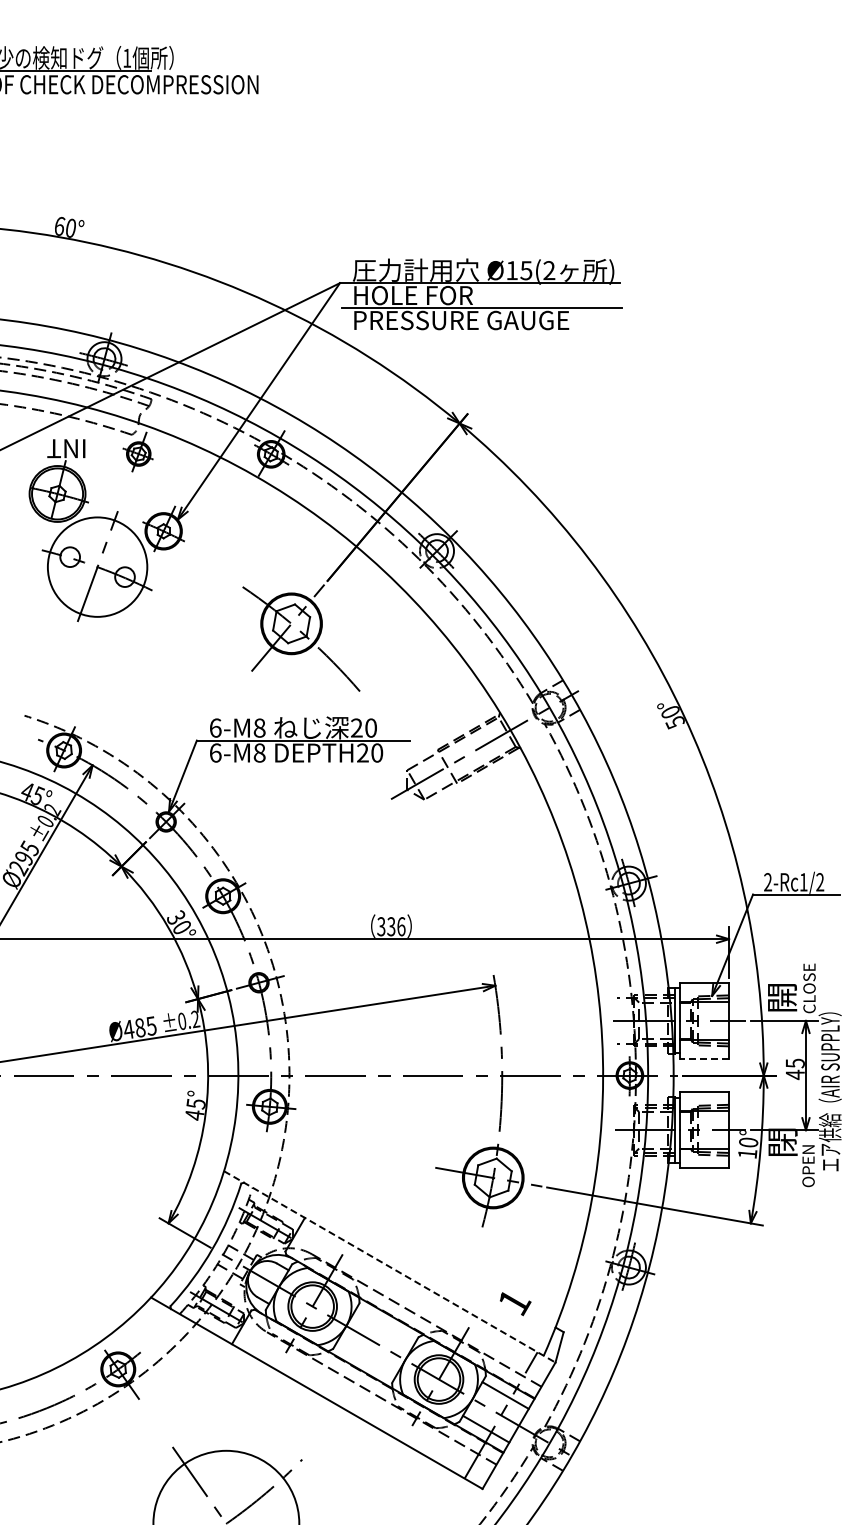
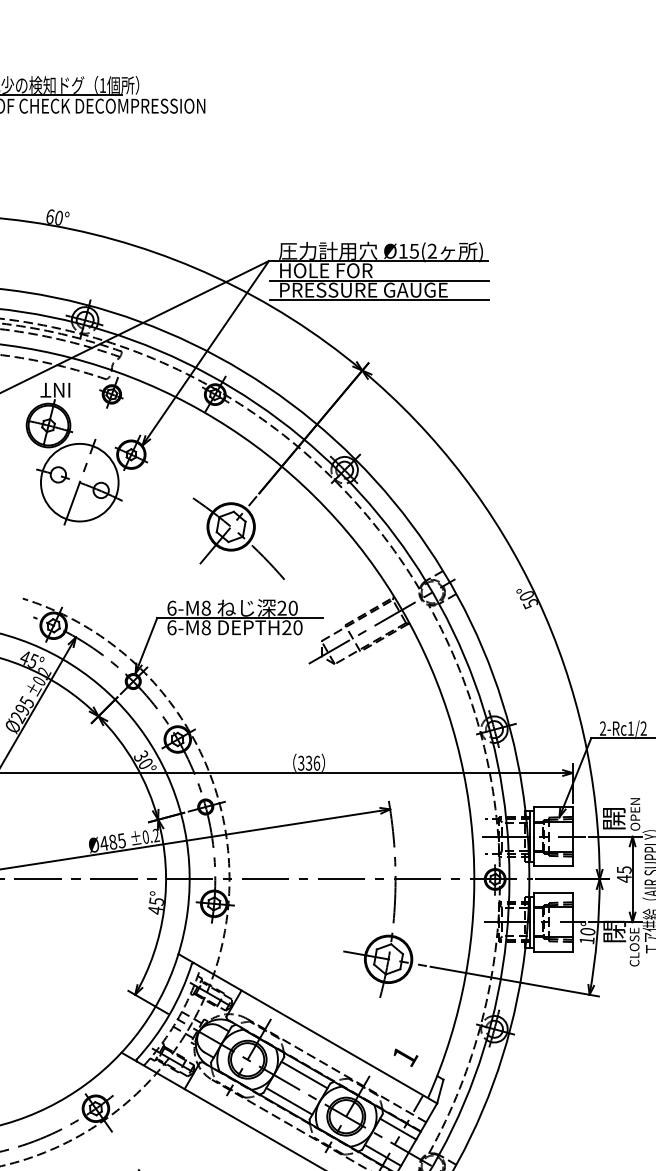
line: (481, 332) -> (379, 299), added
text: (809, 987) -> (635, 810), CLOSE -> OPEN
line: (704, 1058) -> (553, 866), dashed -> solid
text: (808, 1158) -> (634, 944), OPEN -> CLOSE
line: (390, 1267) -> (308, 1029), dashed -> solid
line: (385, 1326) -> (304, 1075), added
line: (365, 1359) -> (288, 1101), added

